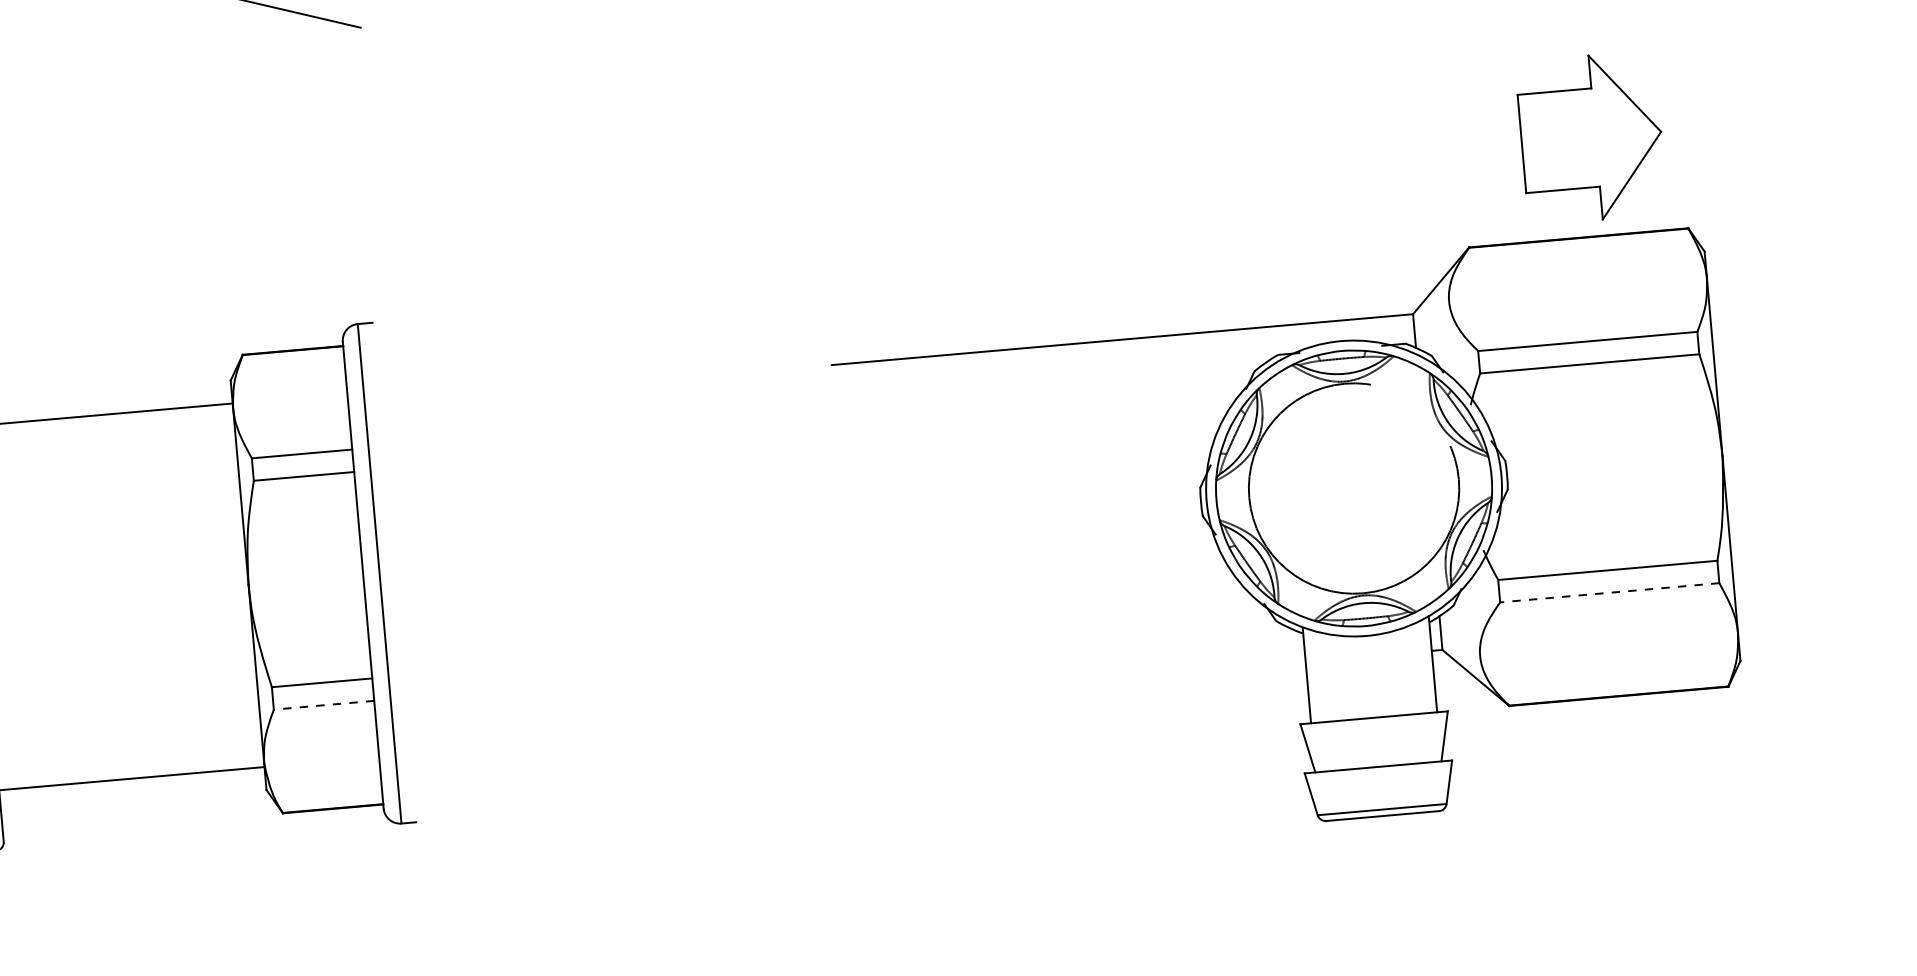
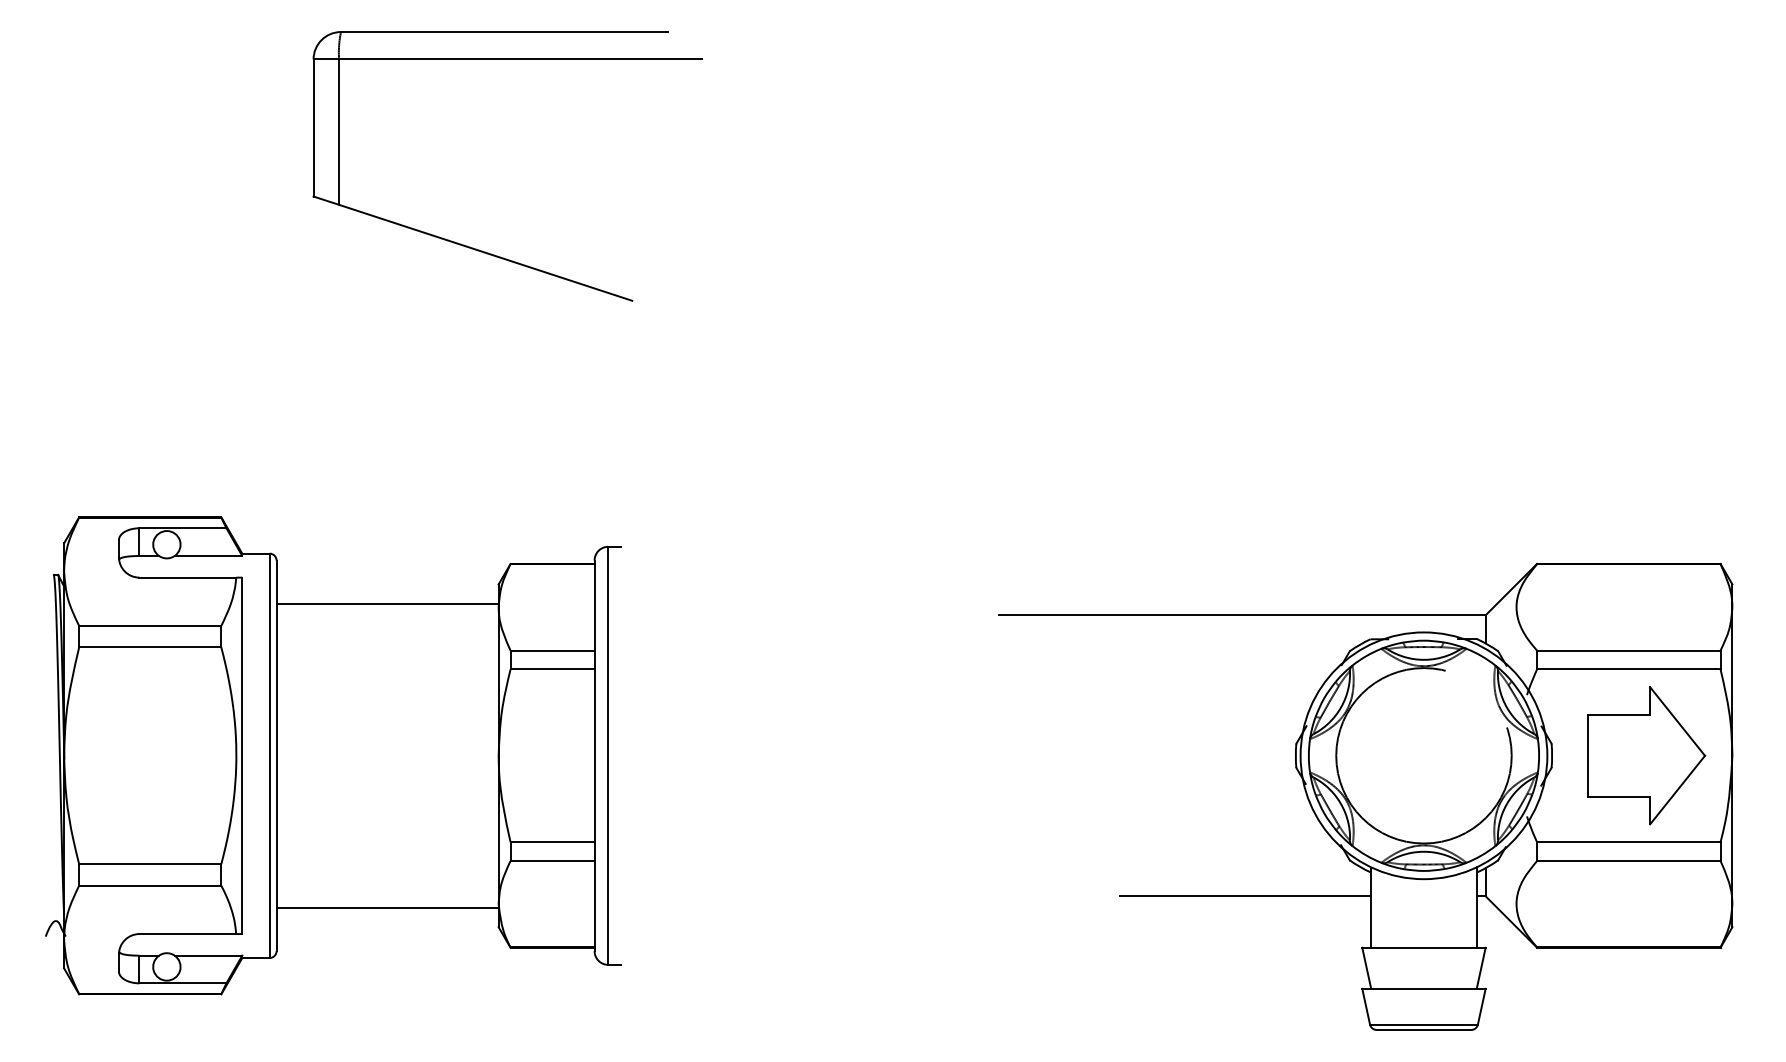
part: (1591, 137) -> (1646, 755), moved
line: (1609, 592) -> (1628, 860), dashed -> solid
line: (1155, 675) -> (1245, 896), added
line: (323, 704) -> (552, 860), dashed -> solid

